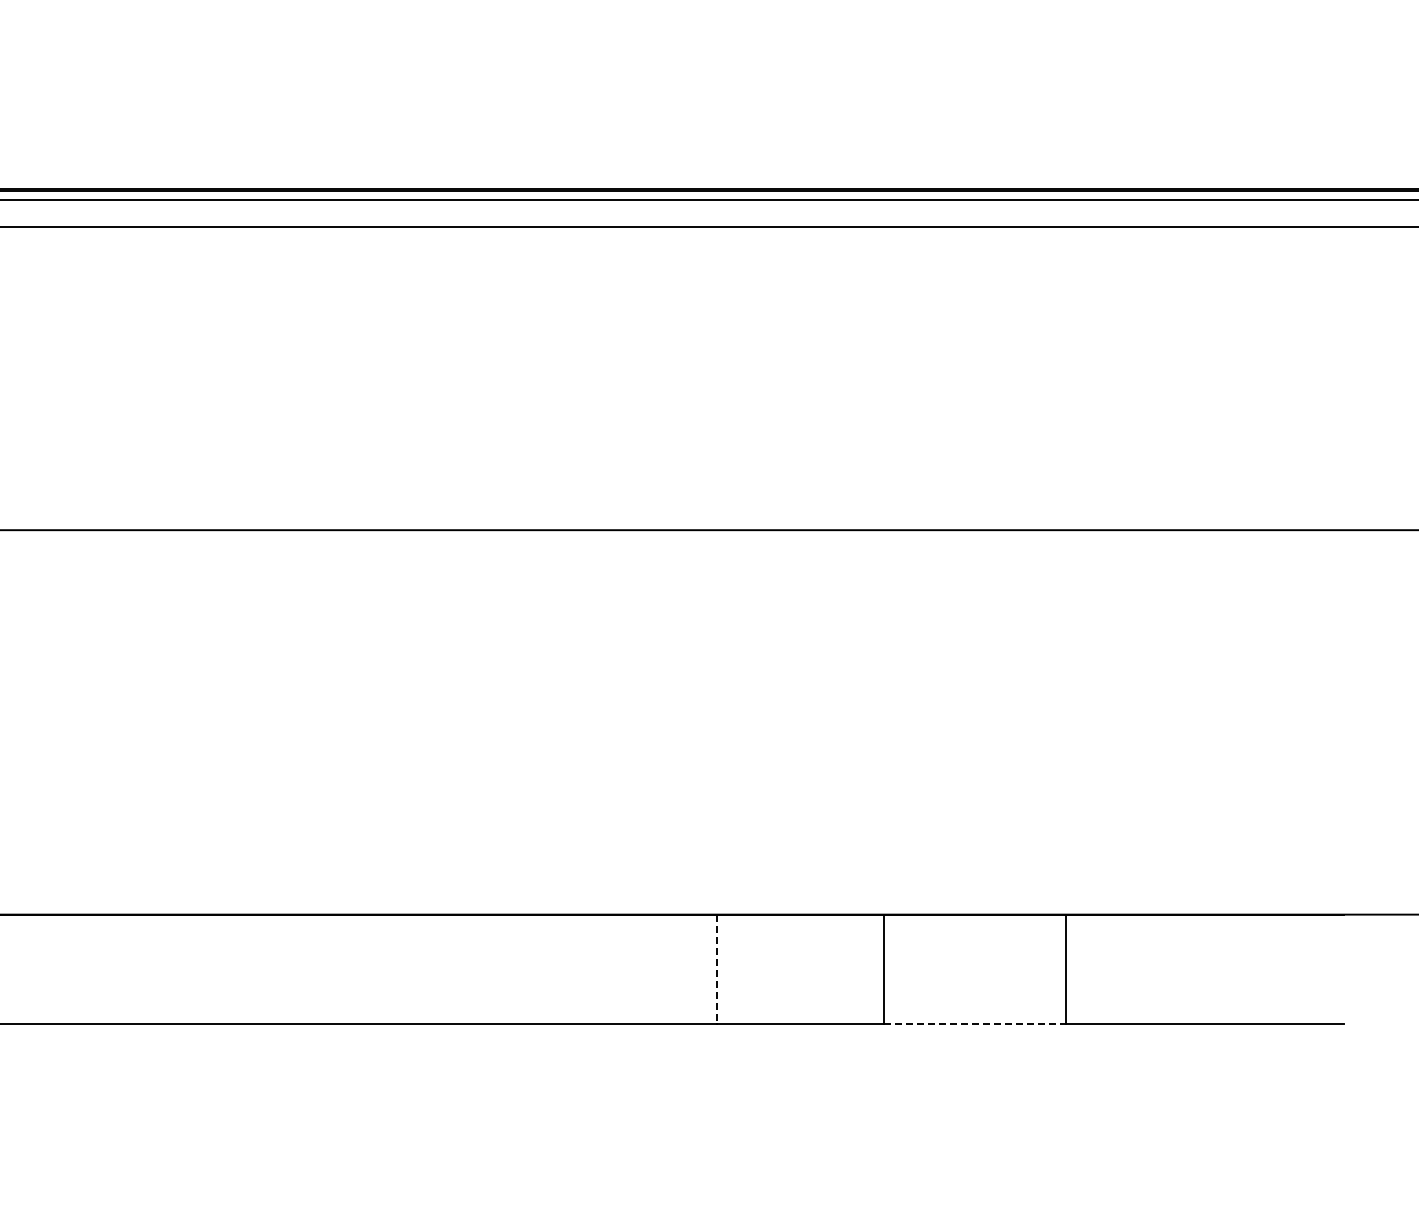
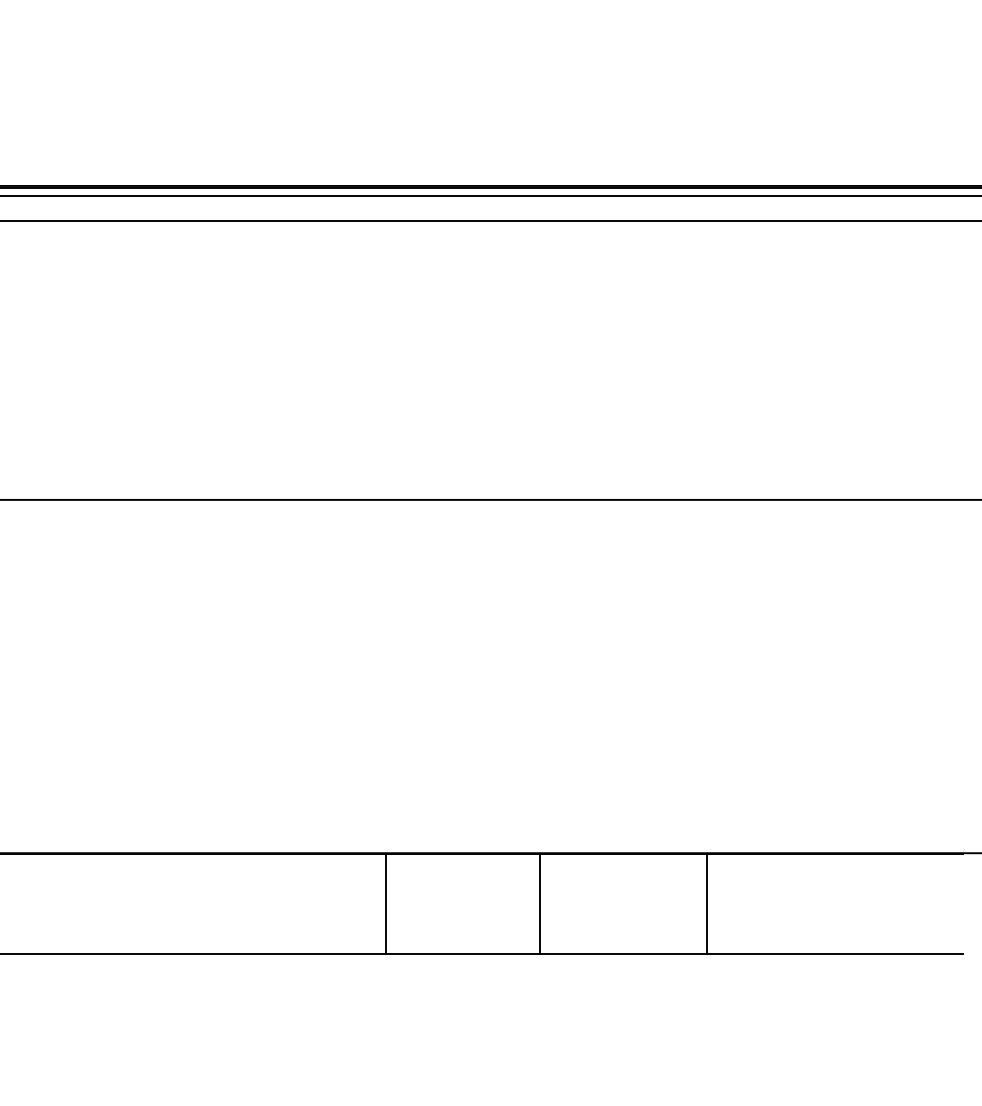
line: (716, 970) -> (385, 904), dashed -> solid
line: (974, 1024) -> (622, 954), dashed -> solid

